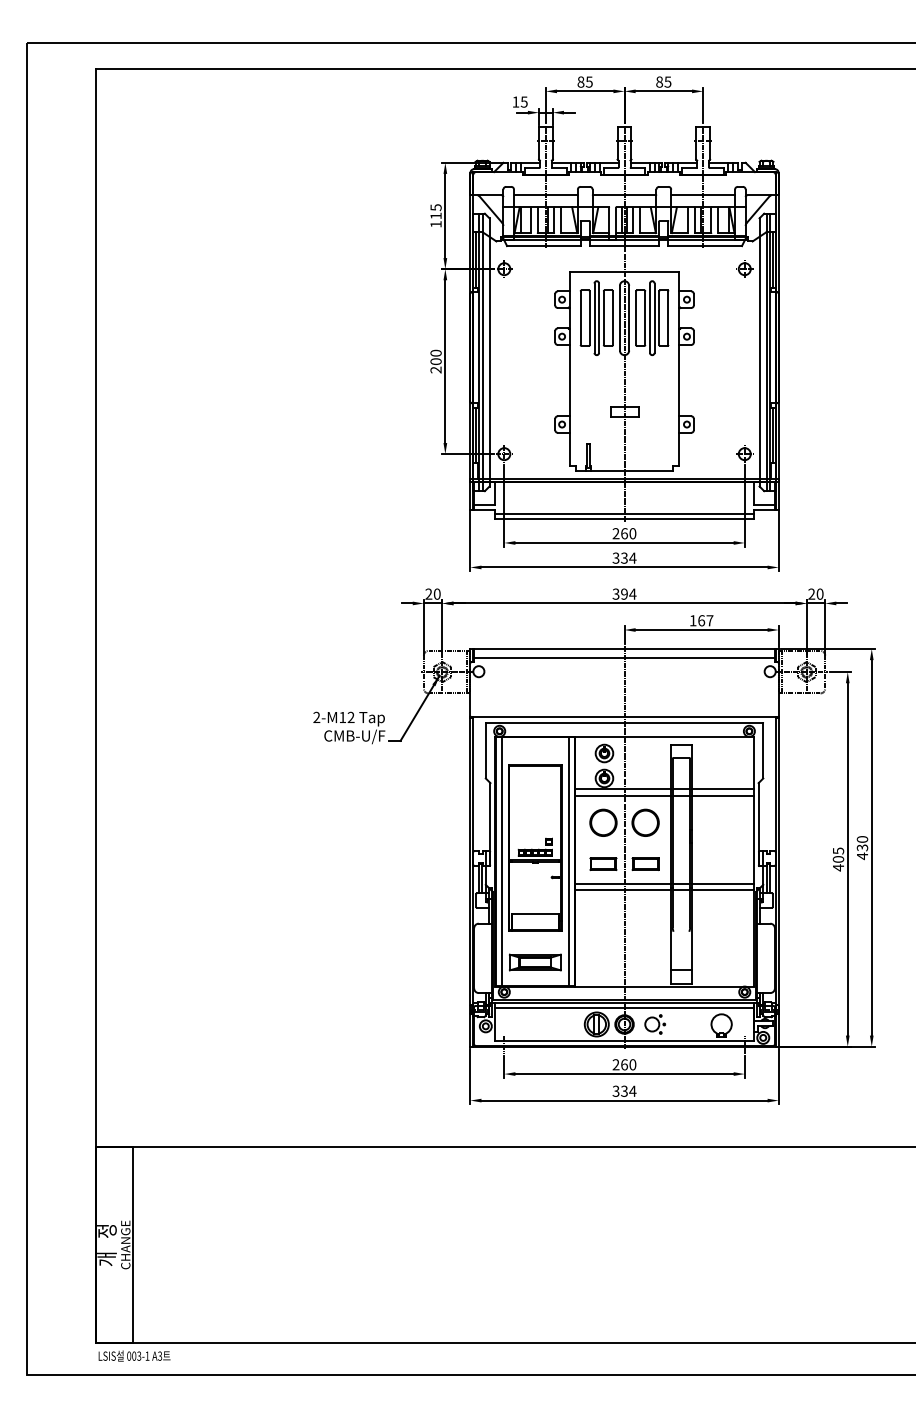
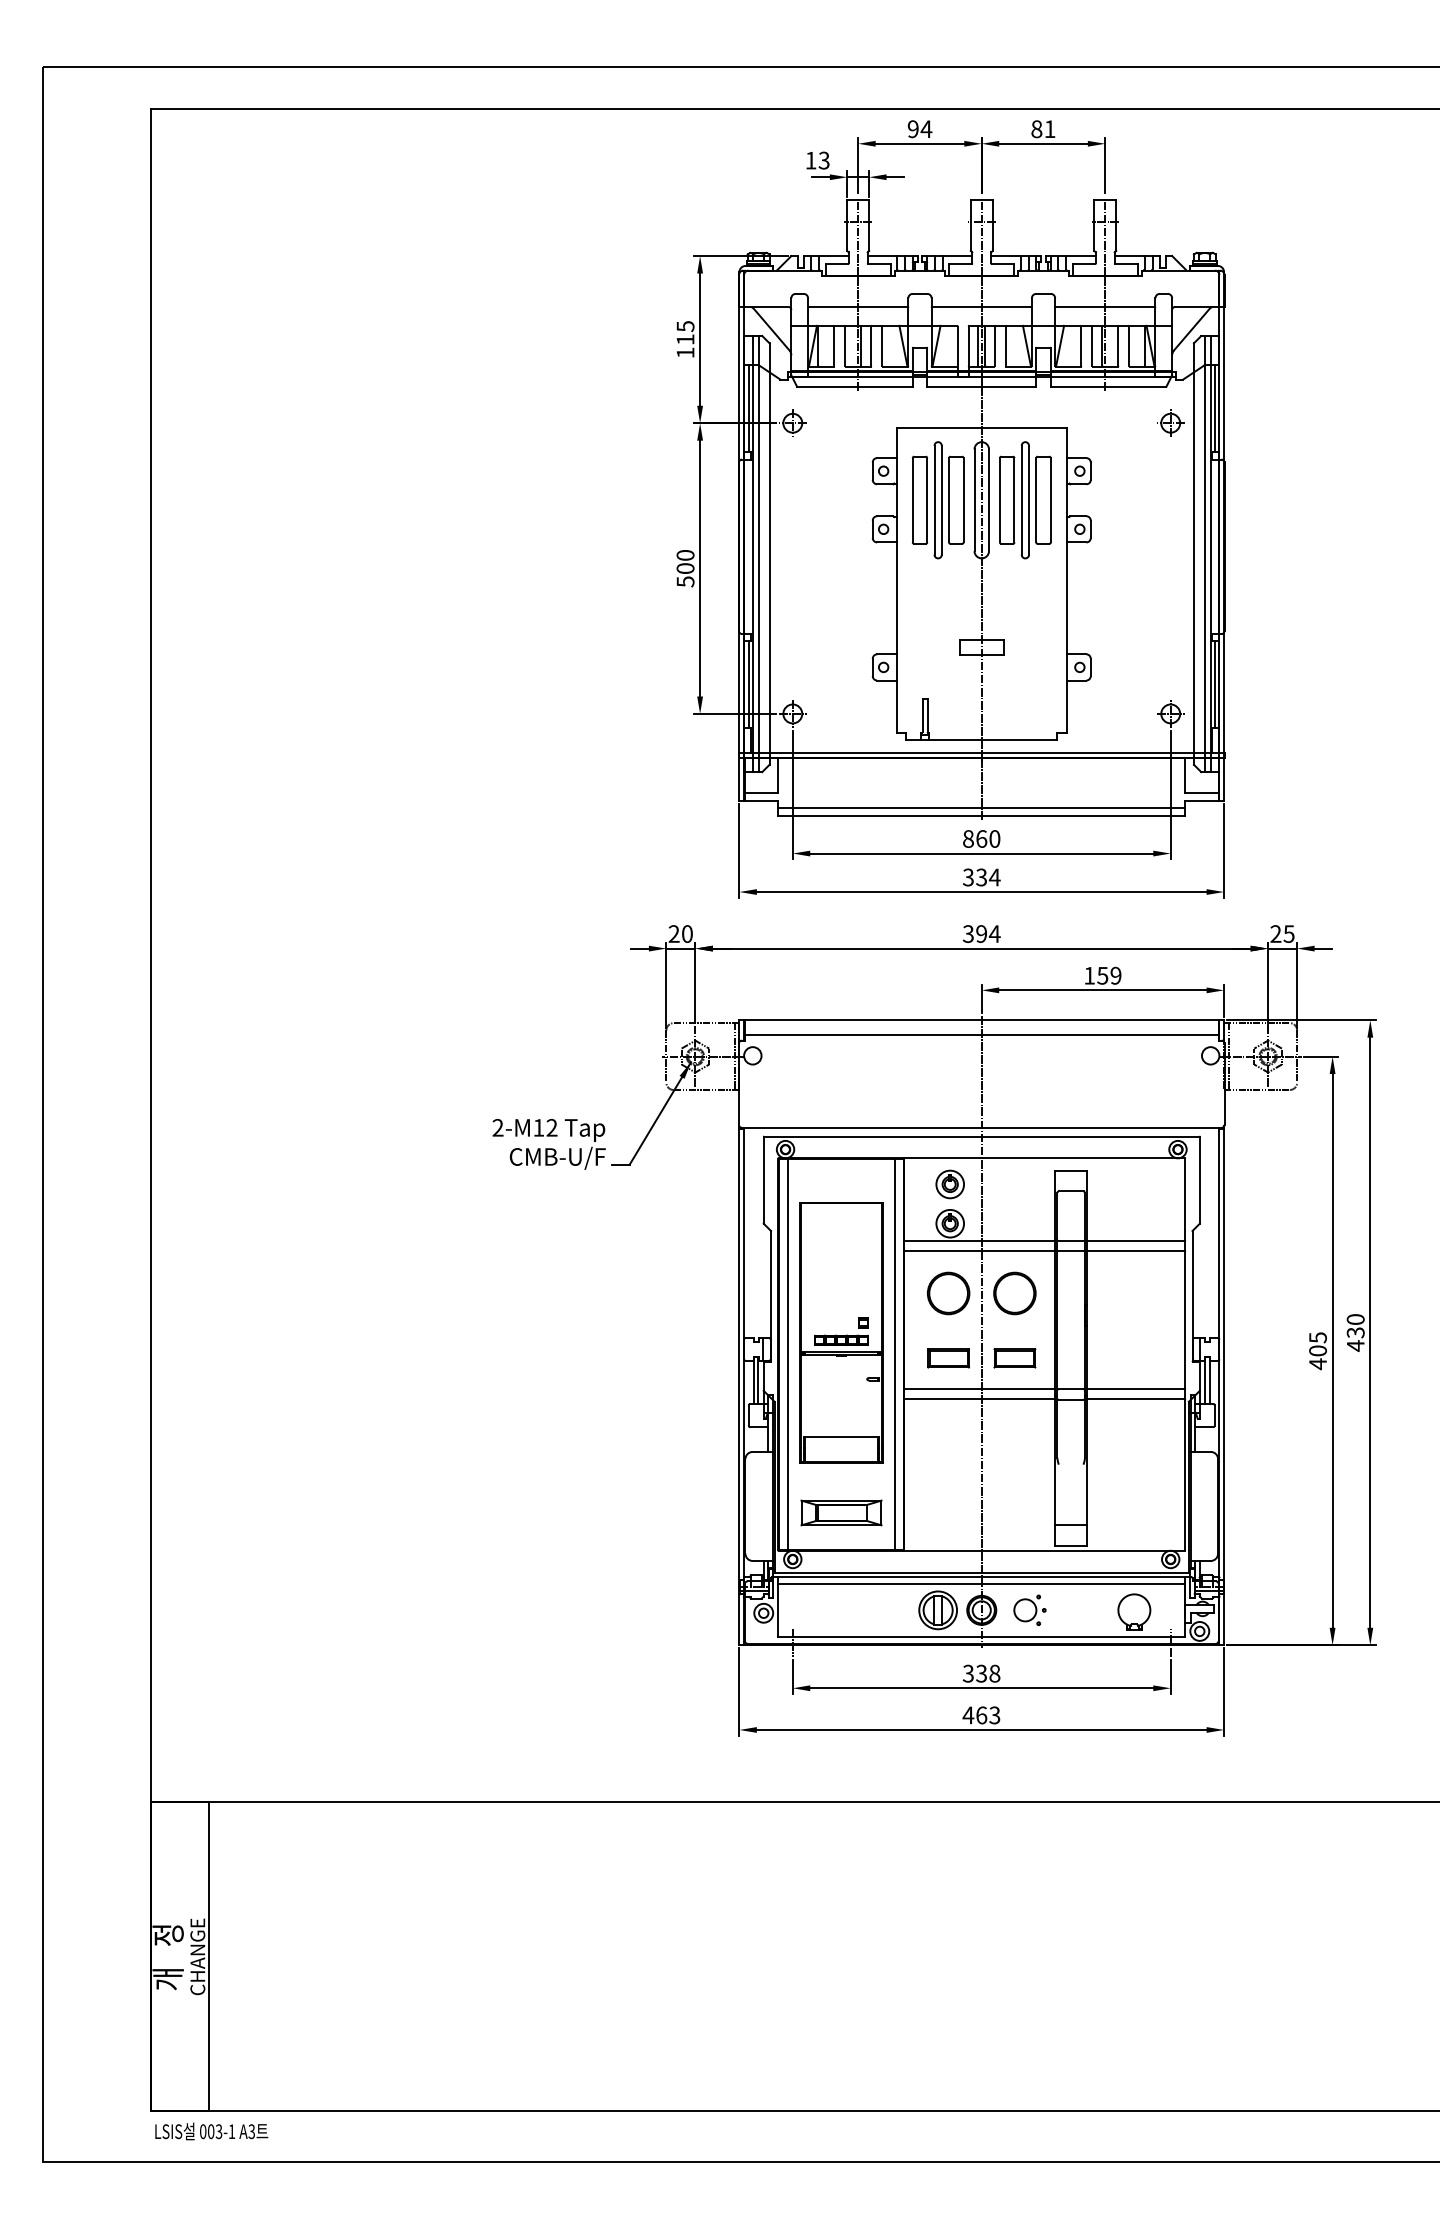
text: (585, 81) -> (920, 128), 85 -> 94
text: (667, 81) -> (1049, 128), 85 -> 81
text: (524, 100) -> (824, 158), 15 -> 13
text: (435, 369) -> (684, 580), 200 -> 500
text: (615, 533) -> (967, 838), 260 -> 860
text: (819, 593) -> (1288, 932), 20 -> 25
text: (705, 620) -> (1108, 975), 167 -> 159
text: (624, 1064) -> (981, 1673), 260 -> 338
text: (624, 1090) -> (981, 1714), 334 -> 463

